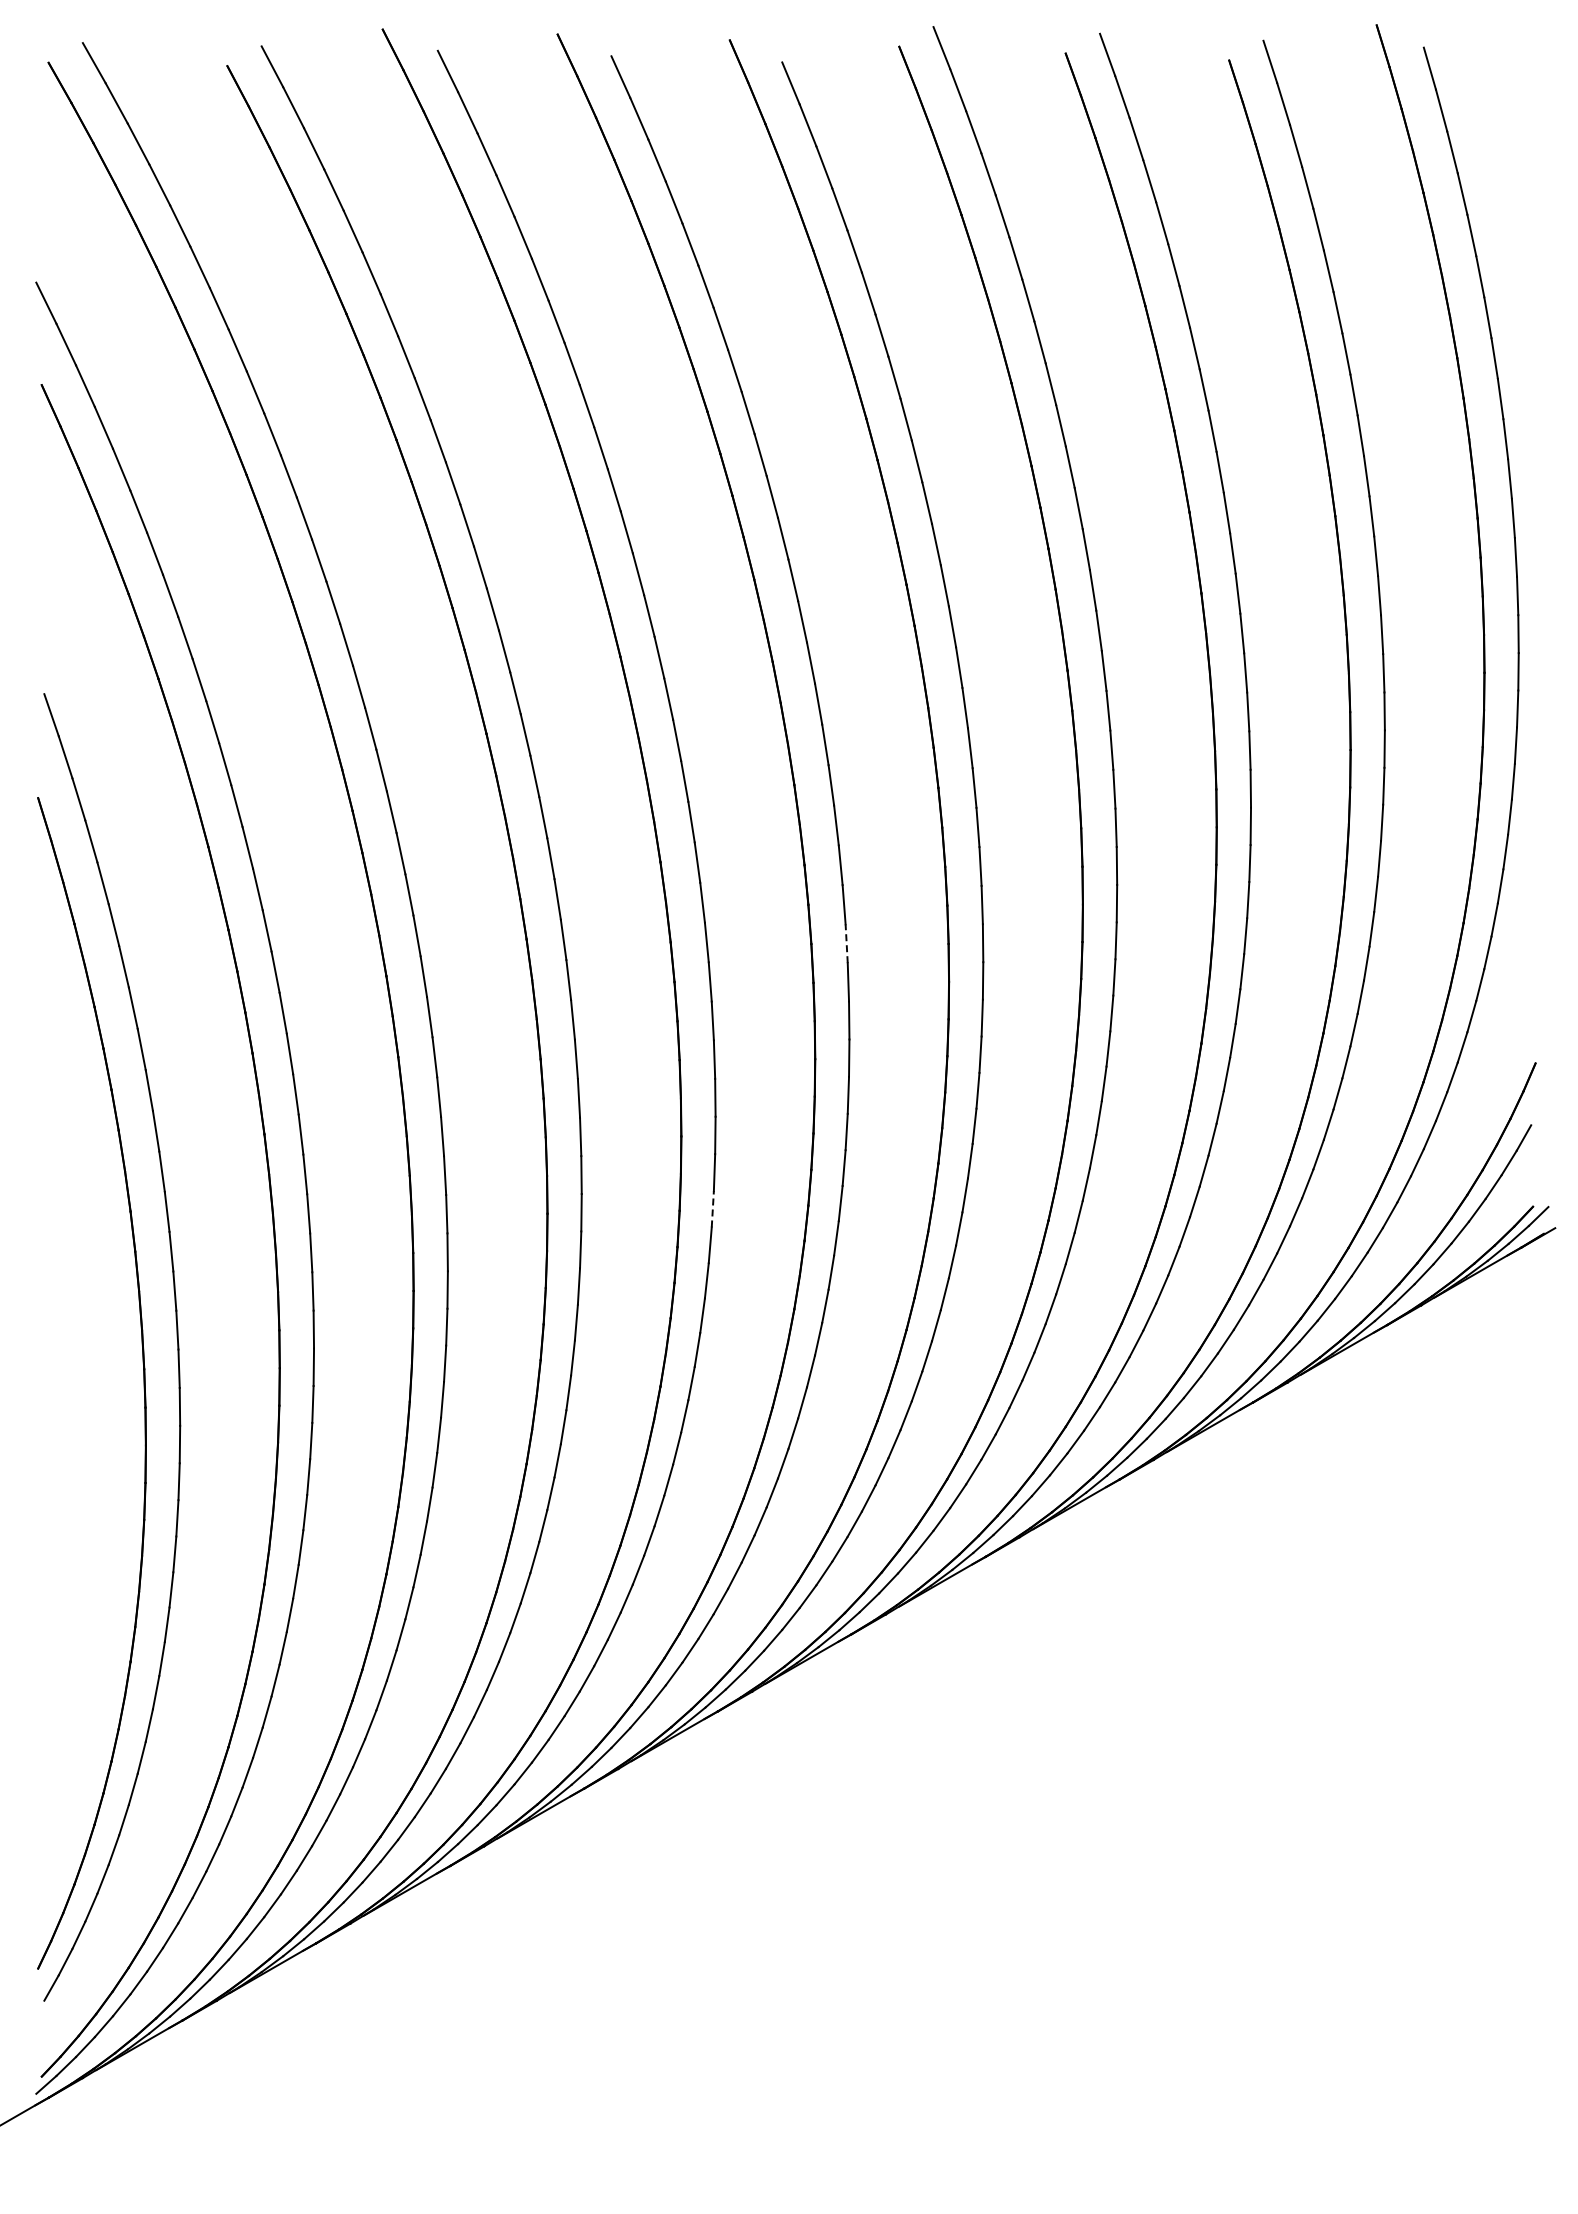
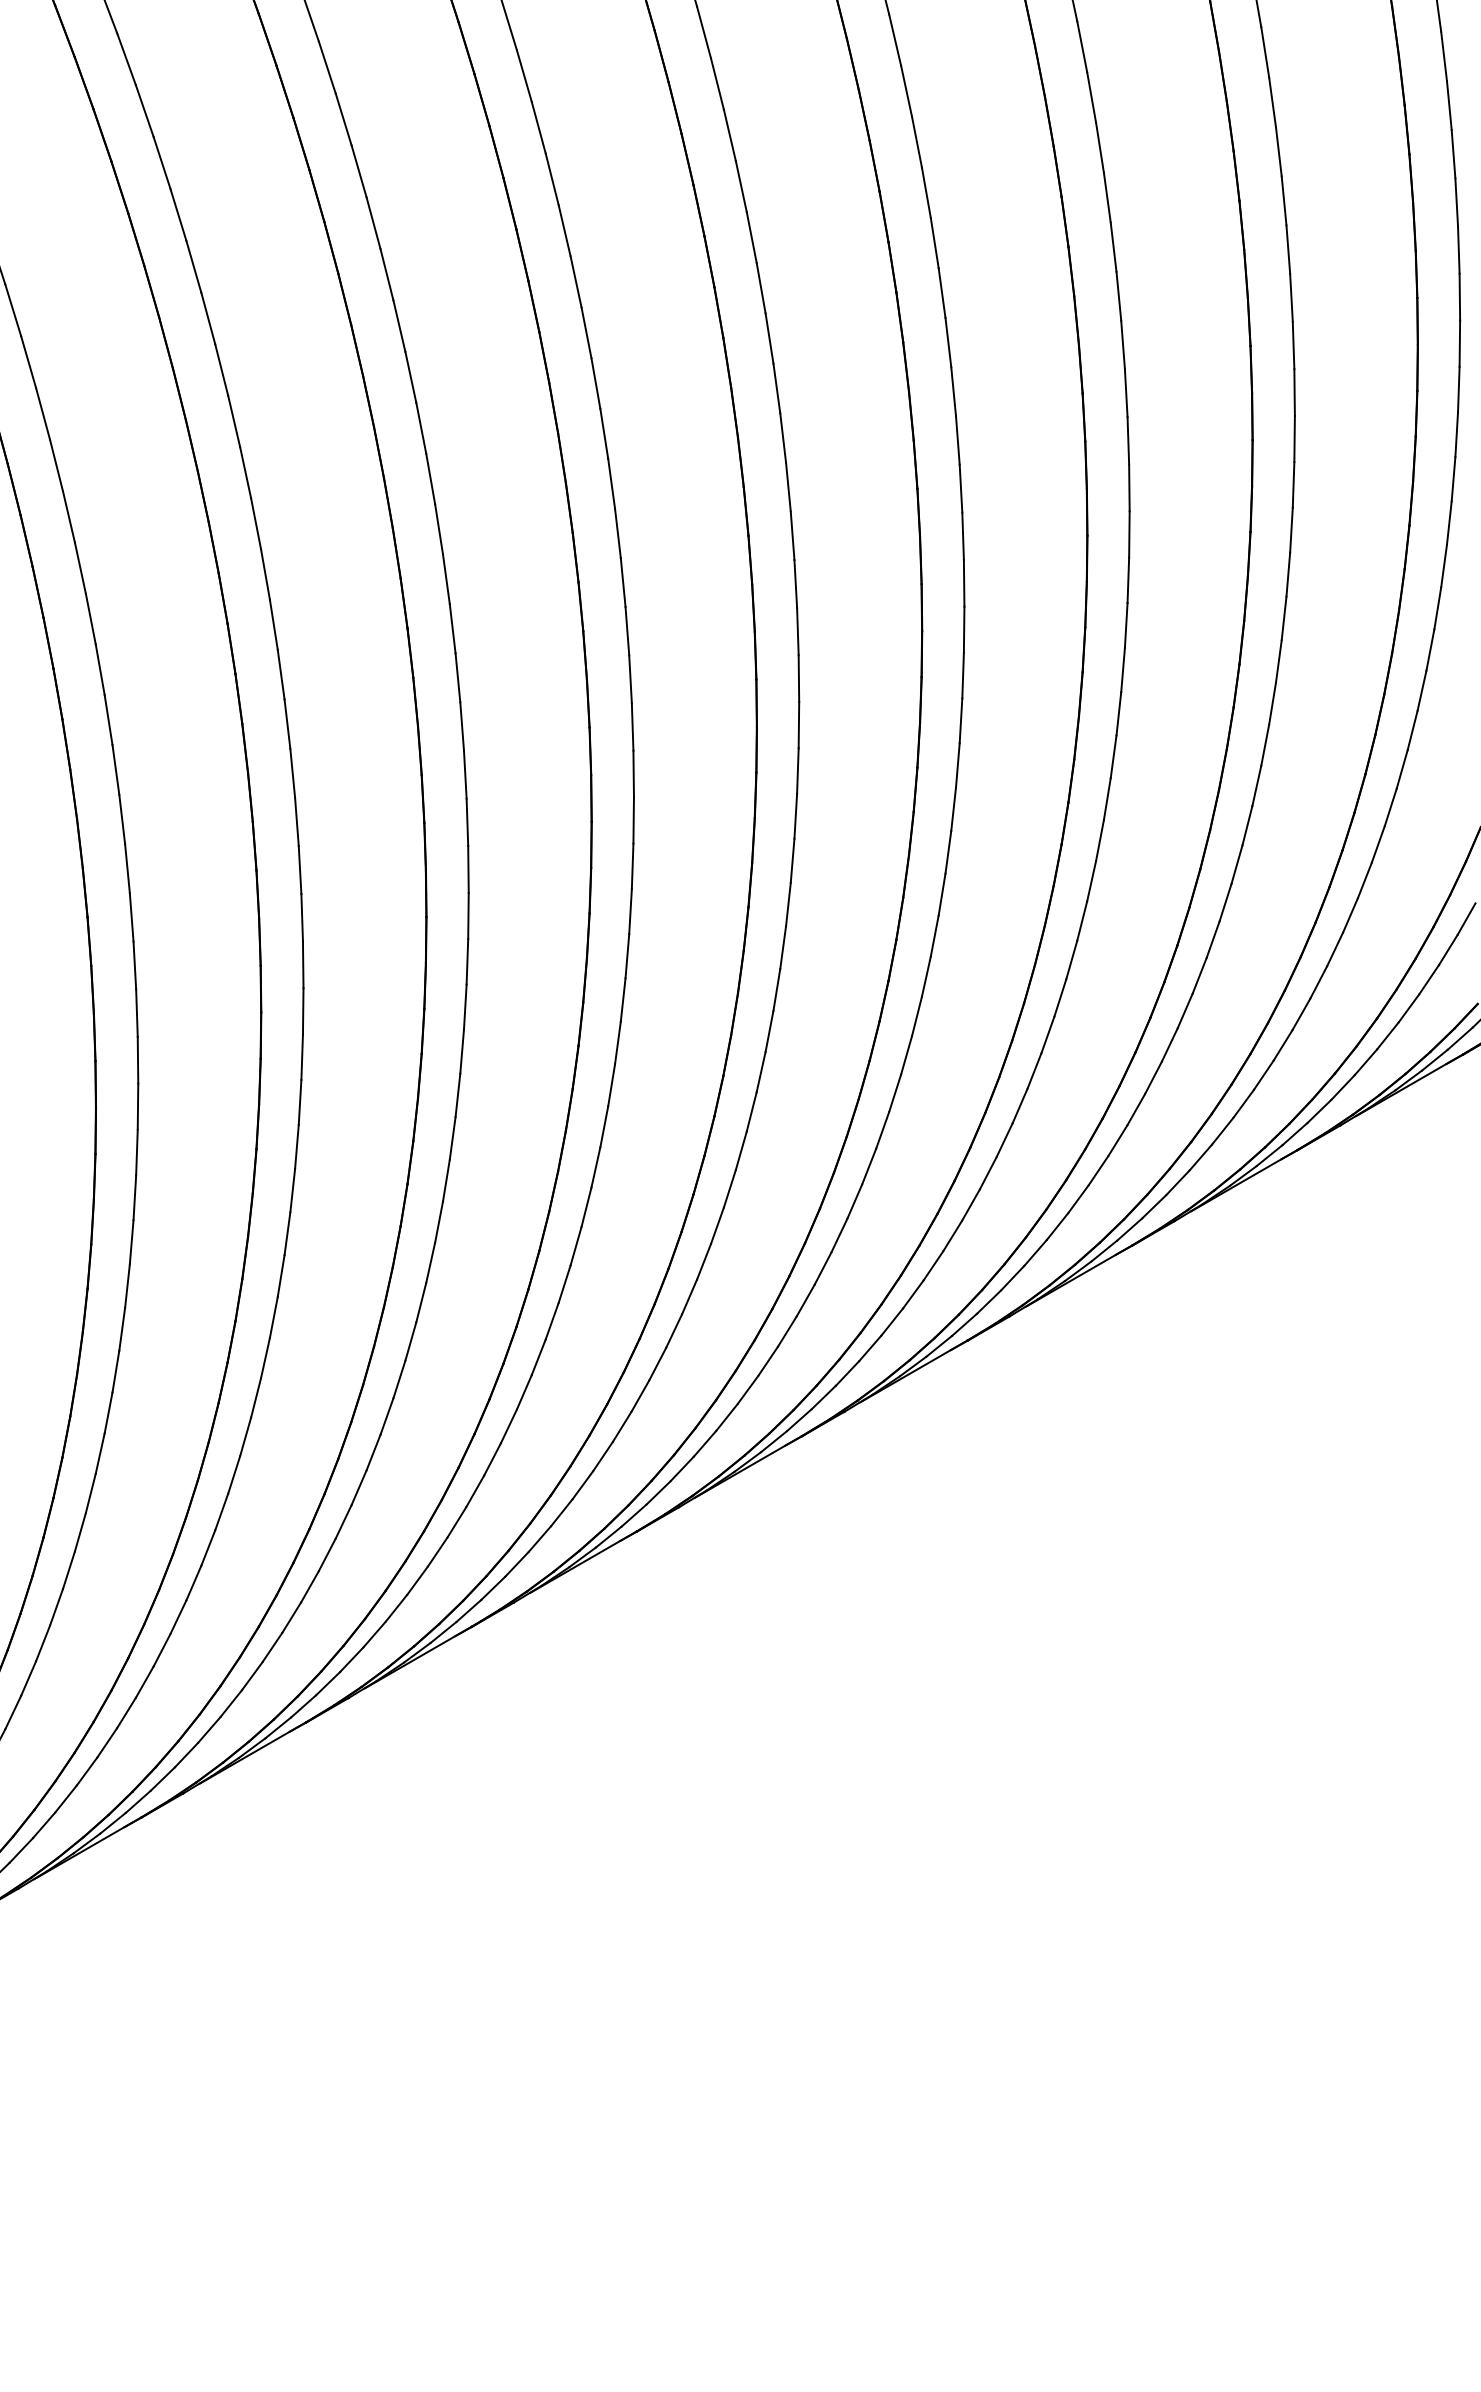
line: (846, 943) -> (630, 678), dashed -> solid
line: (712, 1208) -> (464, 1006), dashed -> solid

